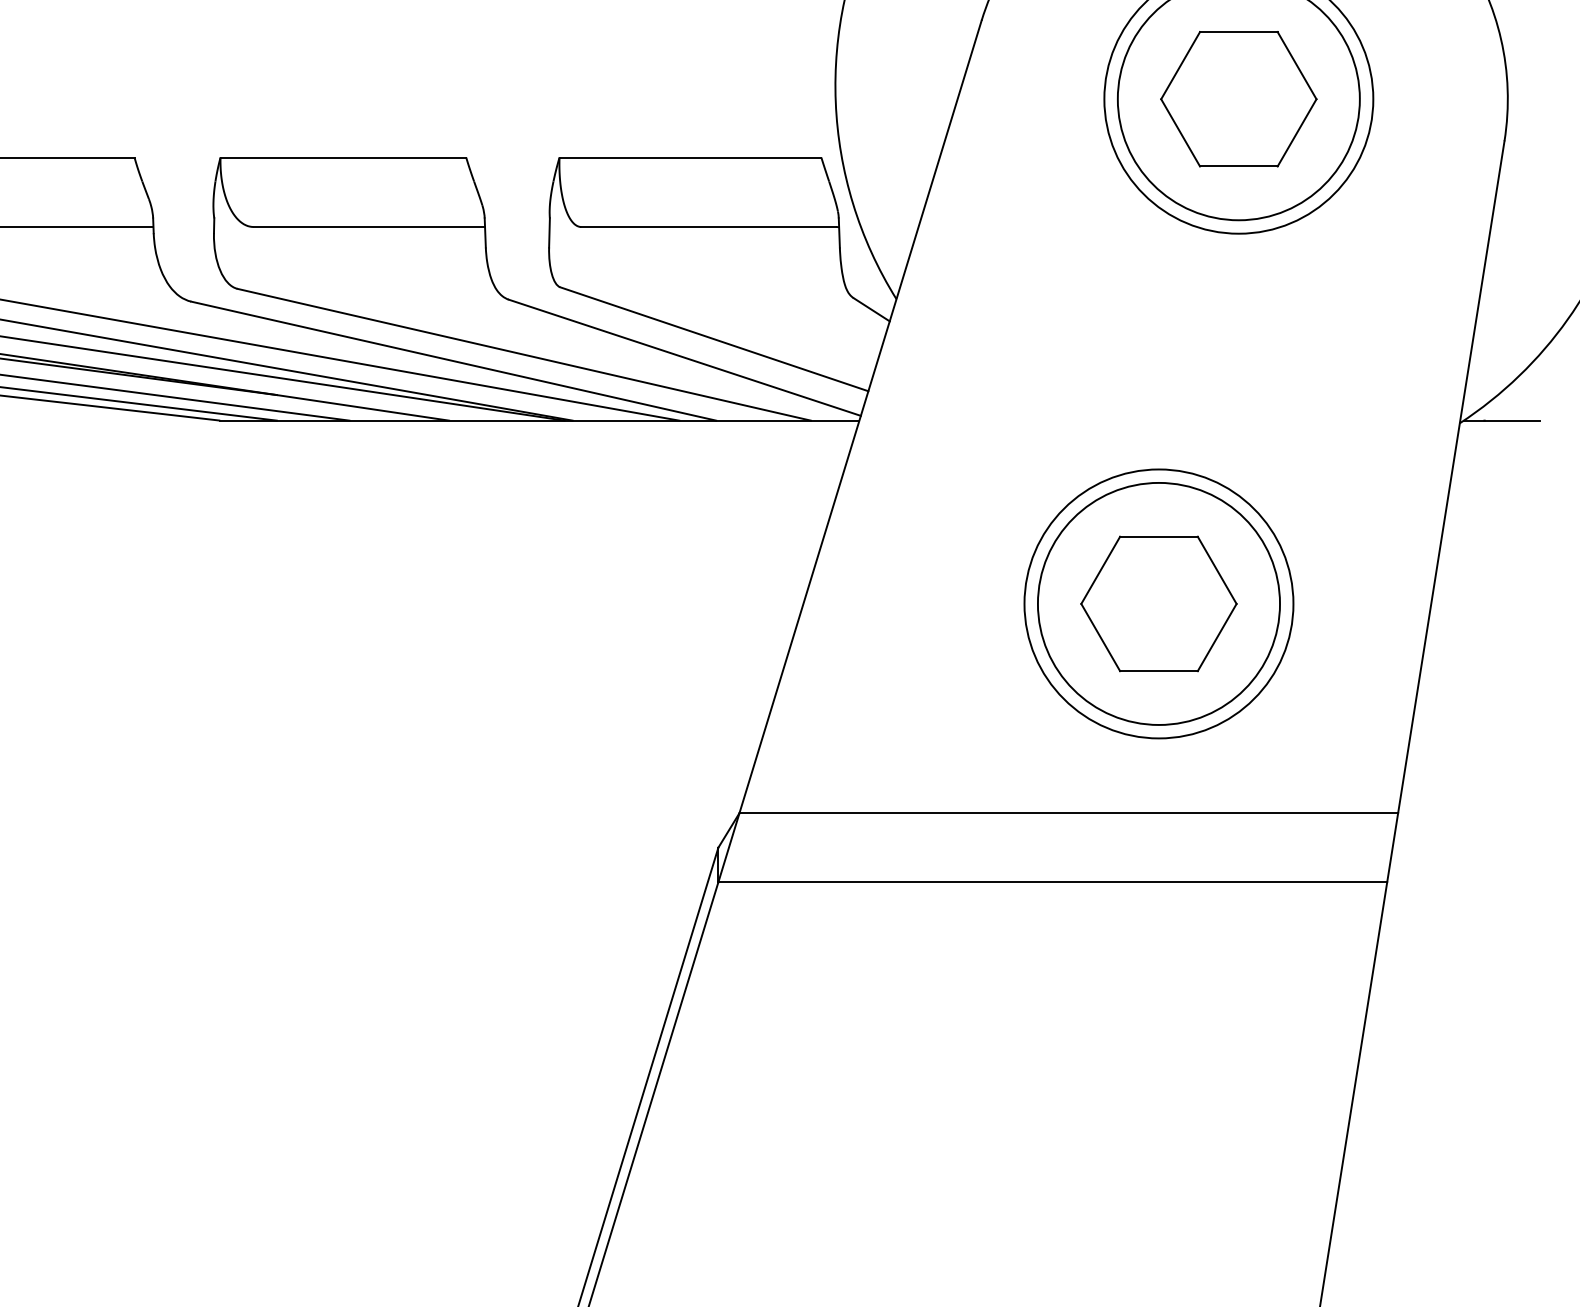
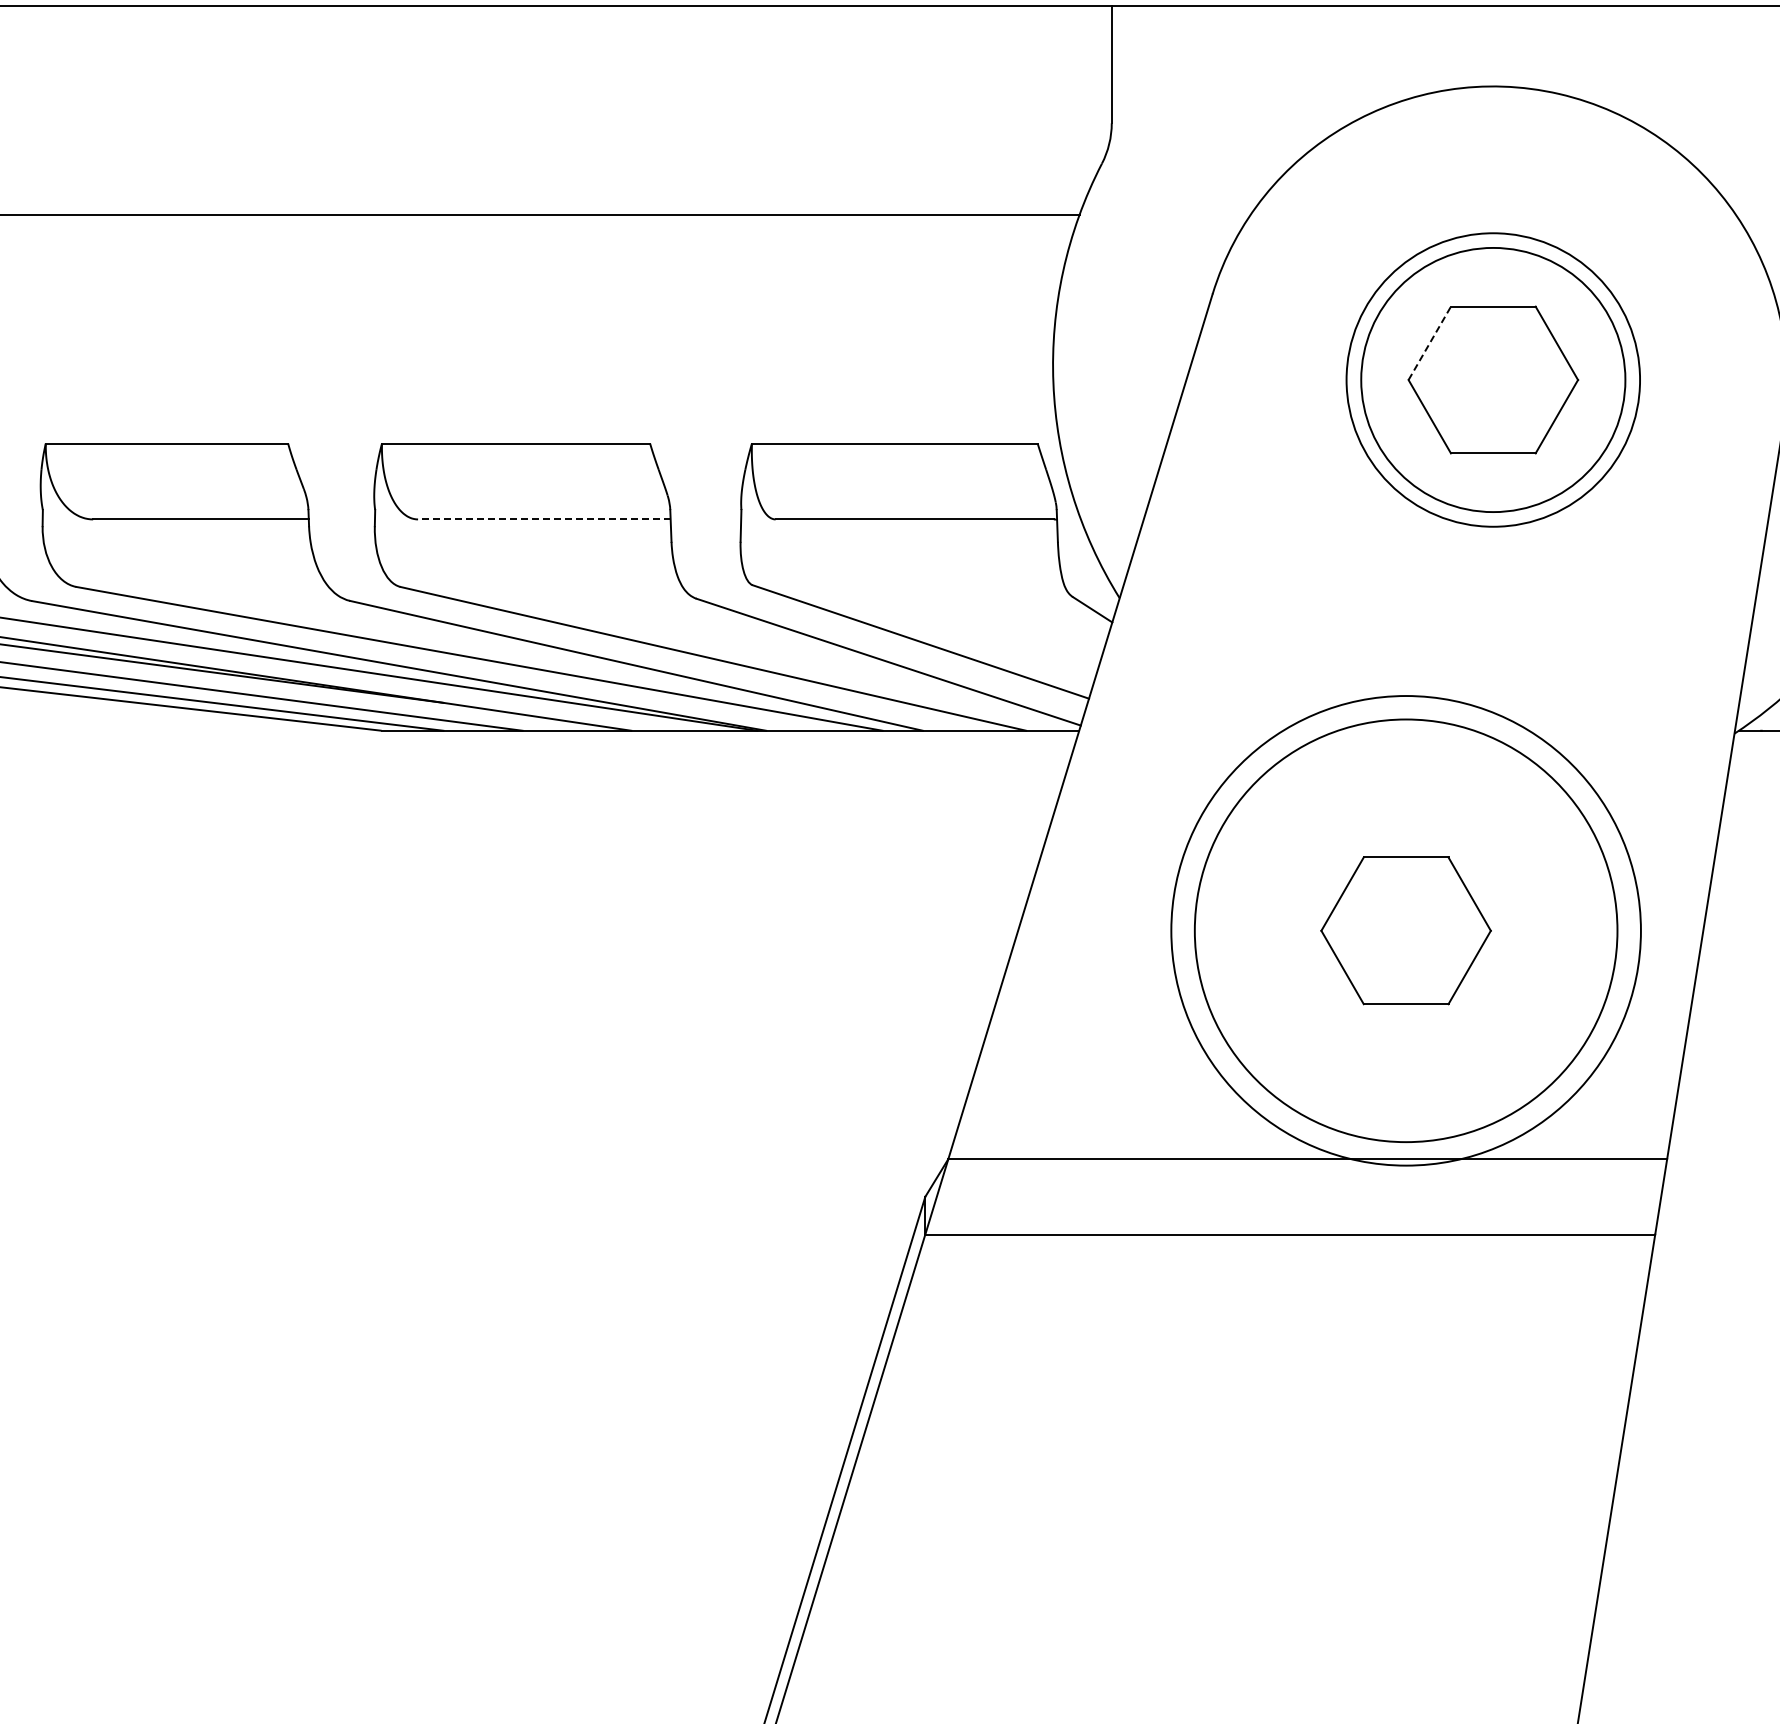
line: (1181, 64) -> (1430, 342), solid -> dashed
line: (368, 227) -> (543, 519), solid -> dashed
circle: (1158, 603) -> (1405, 930), size x1.6
circle: (1159, 603) -> (1406, 930), size x1.6

